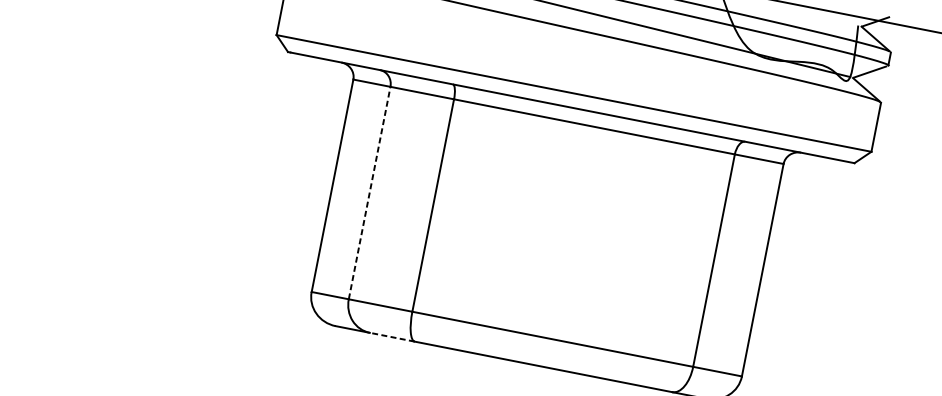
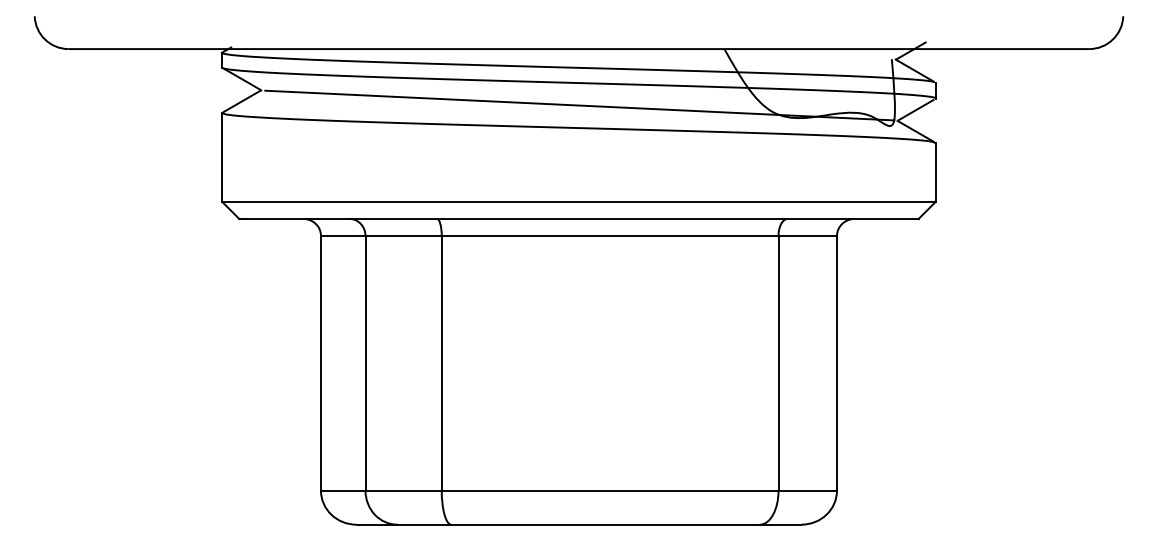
line: (369, 192) -> (365, 362), dashed -> solid
line: (392, 337) -> (424, 524), dashed -> solid

